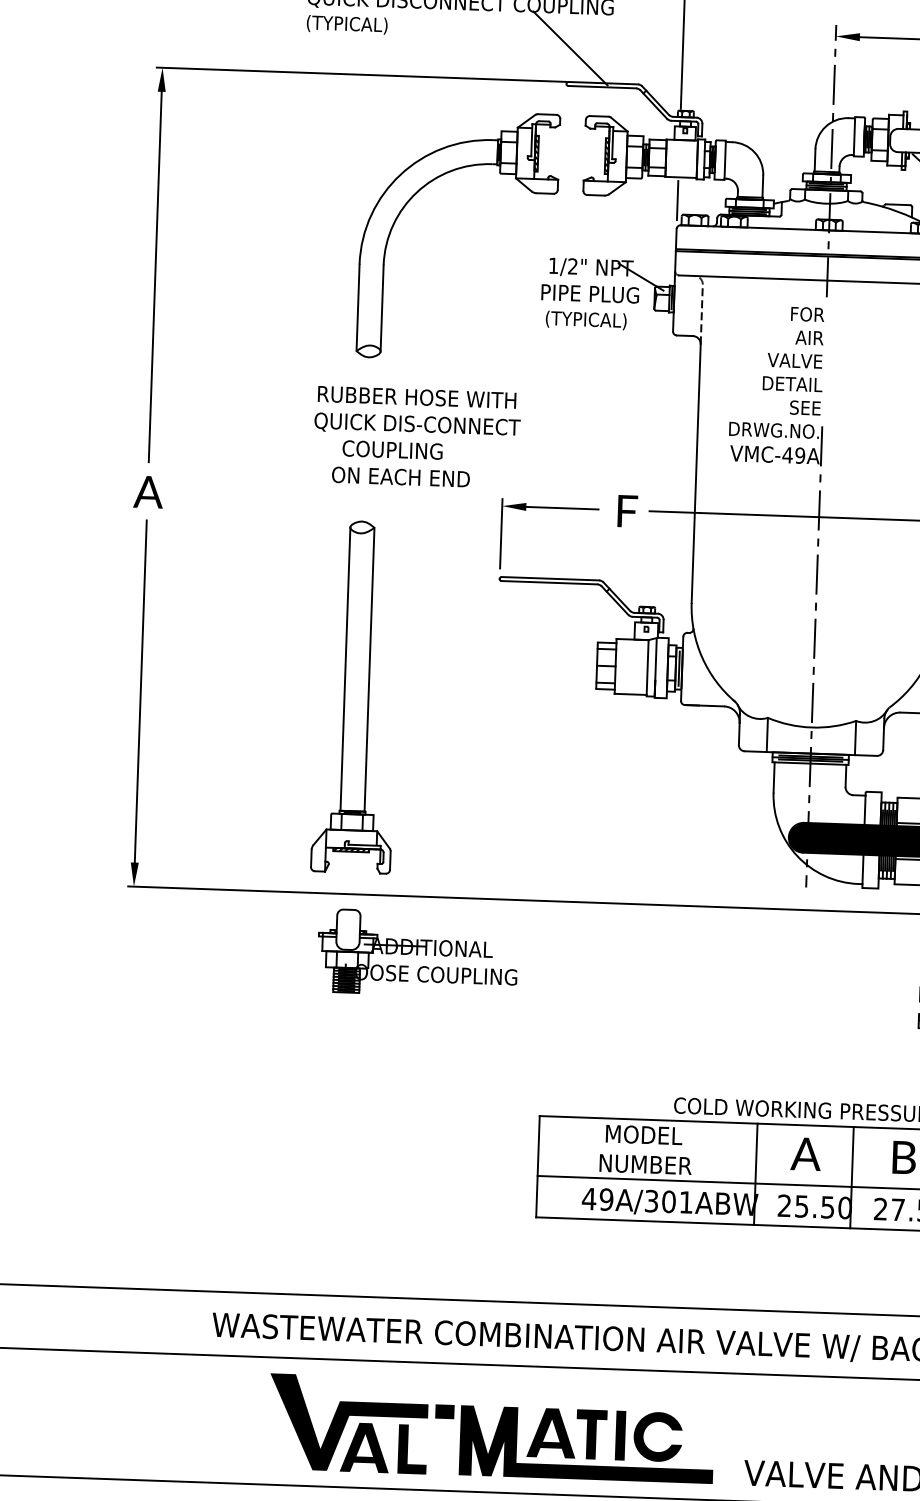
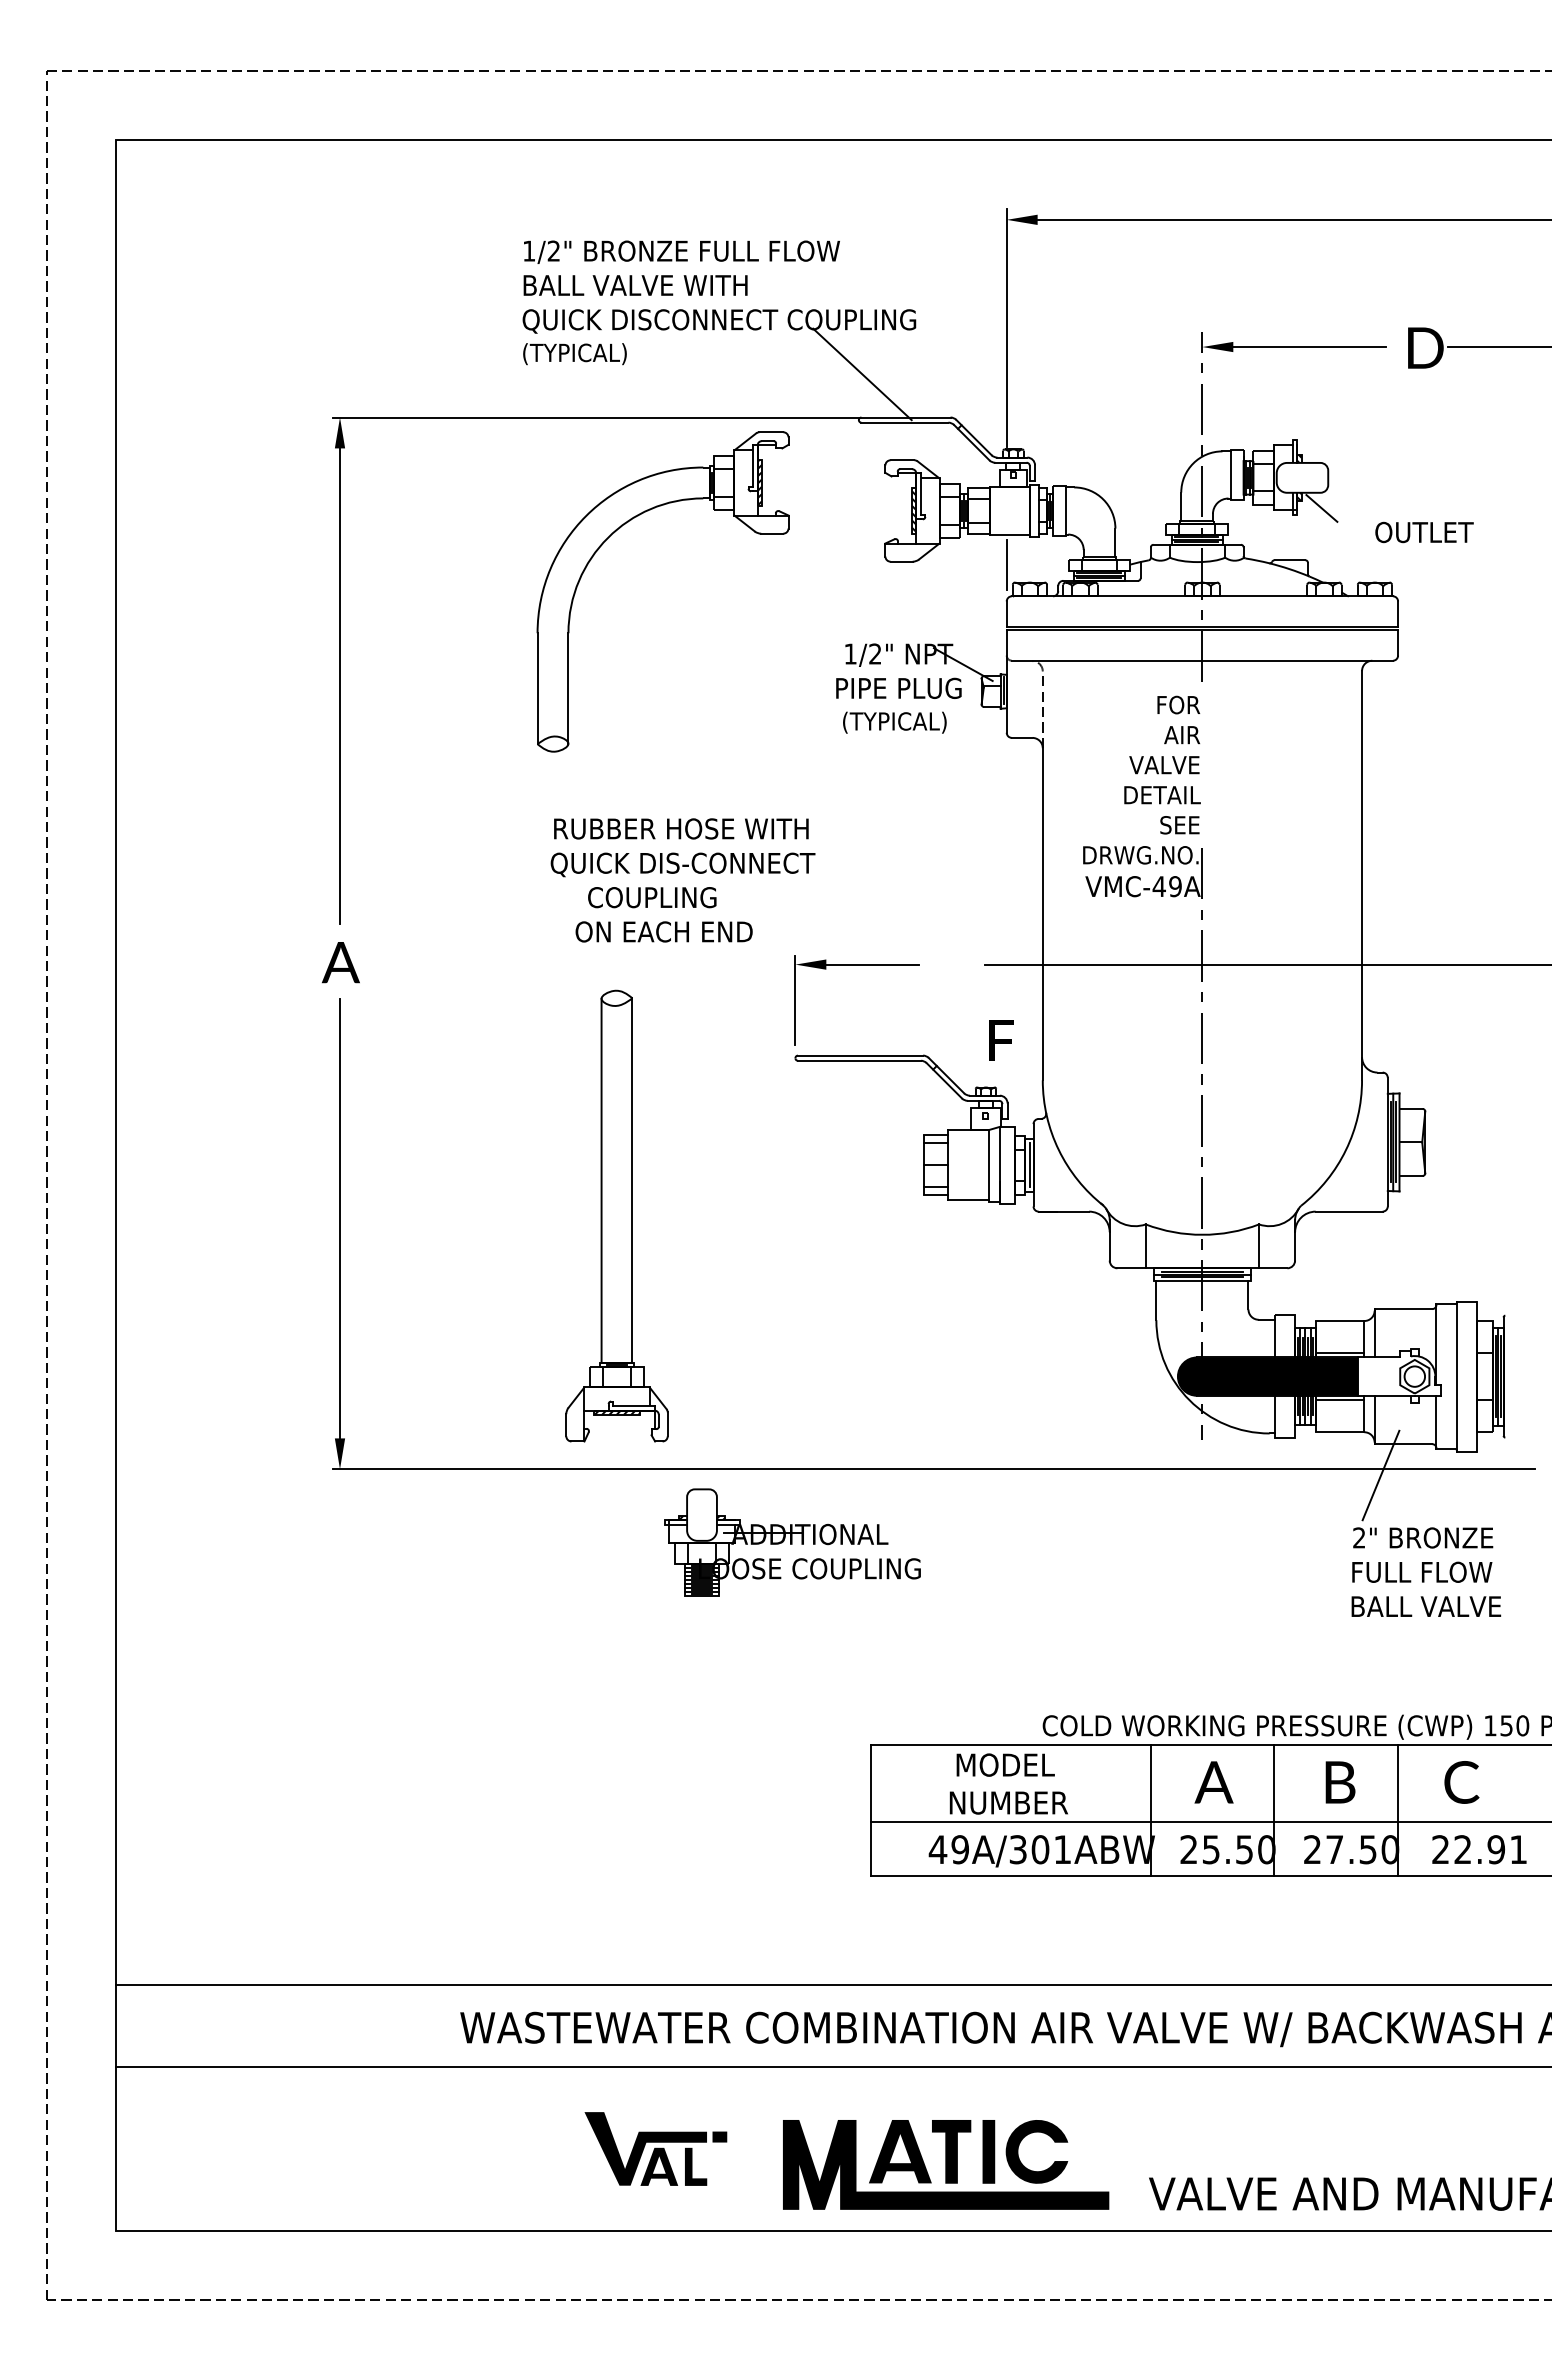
part: (422, 189) -> (614, 533), moved
text: (627, 511) -> (1001, 1040), moved
part: (418, 953) -> (792, 1542), moved
part: (361, 1423) -> (655, 2148), size x0.6

